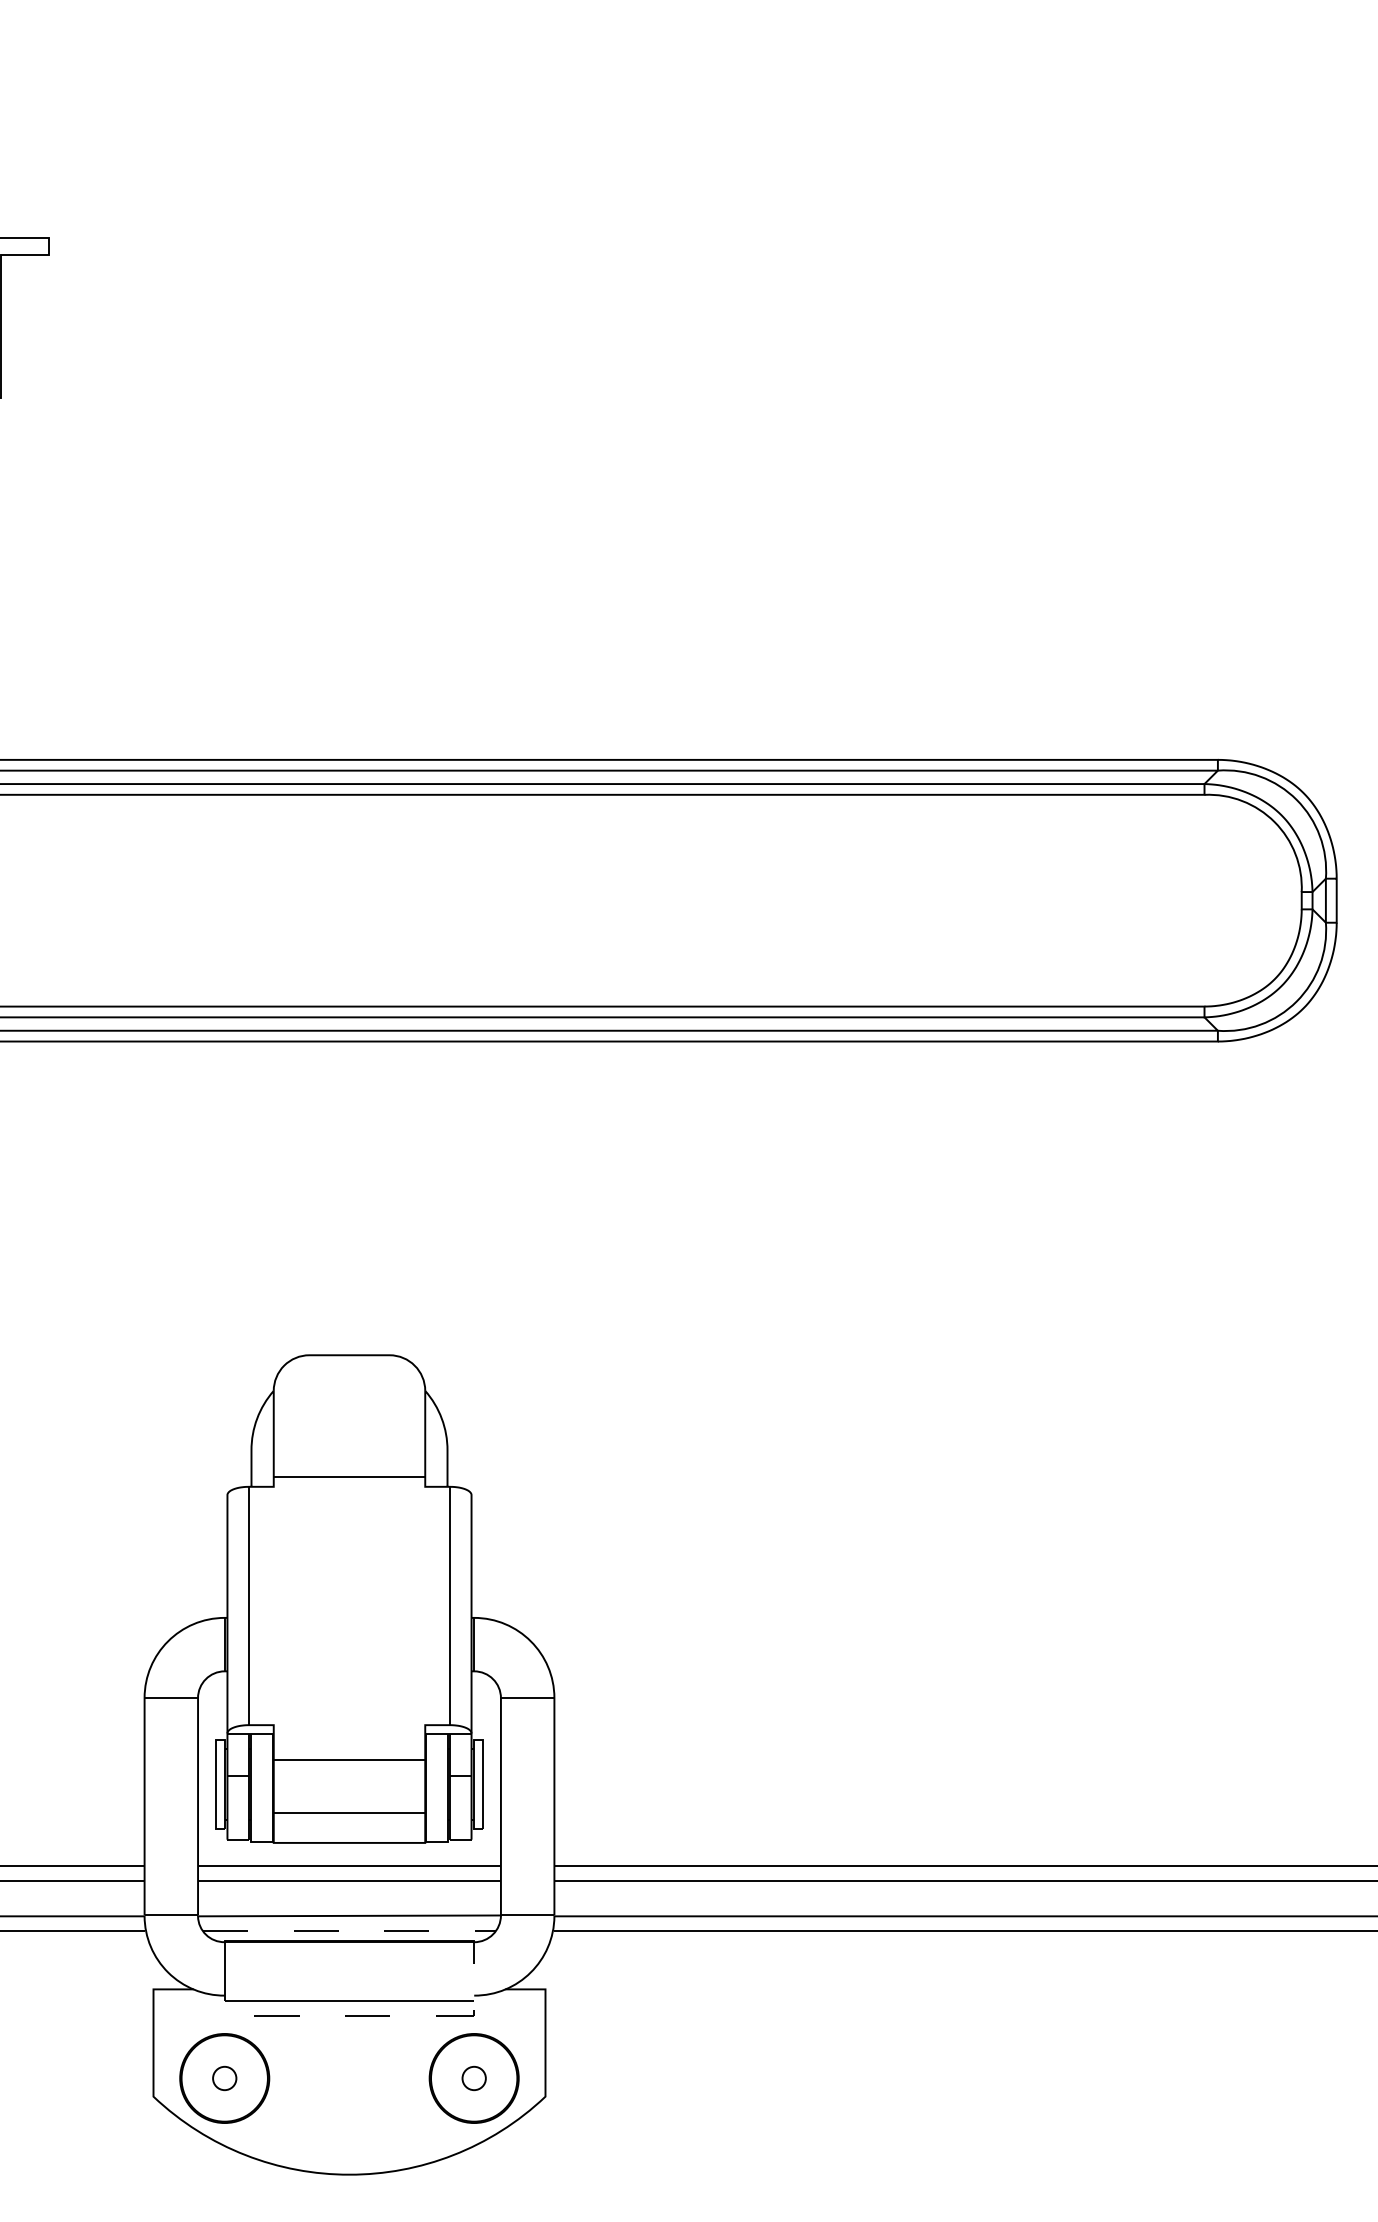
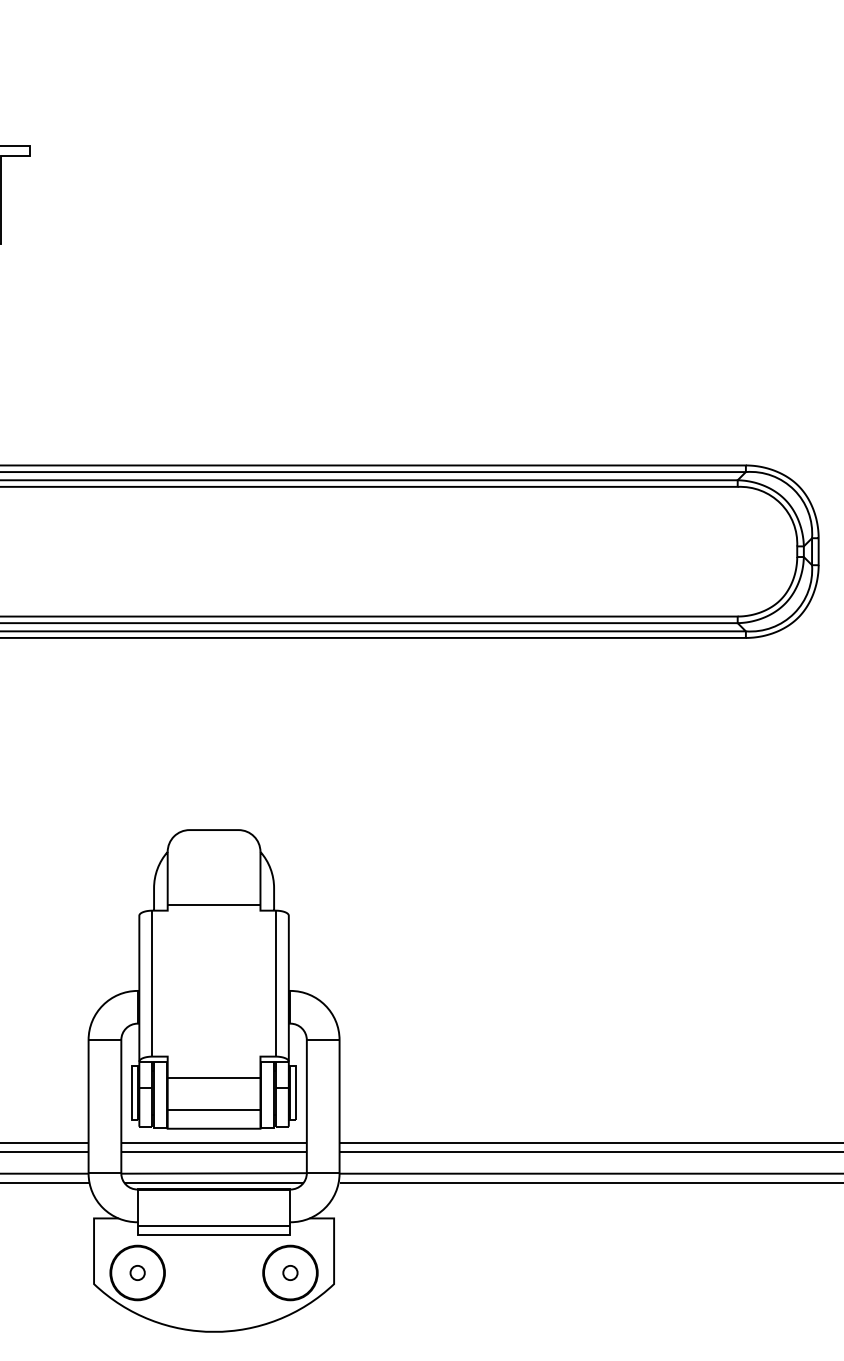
line: (350, 1930) -> (214, 1182), dashed -> solid
line: (350, 2015) -> (214, 1234), dashed -> solid

